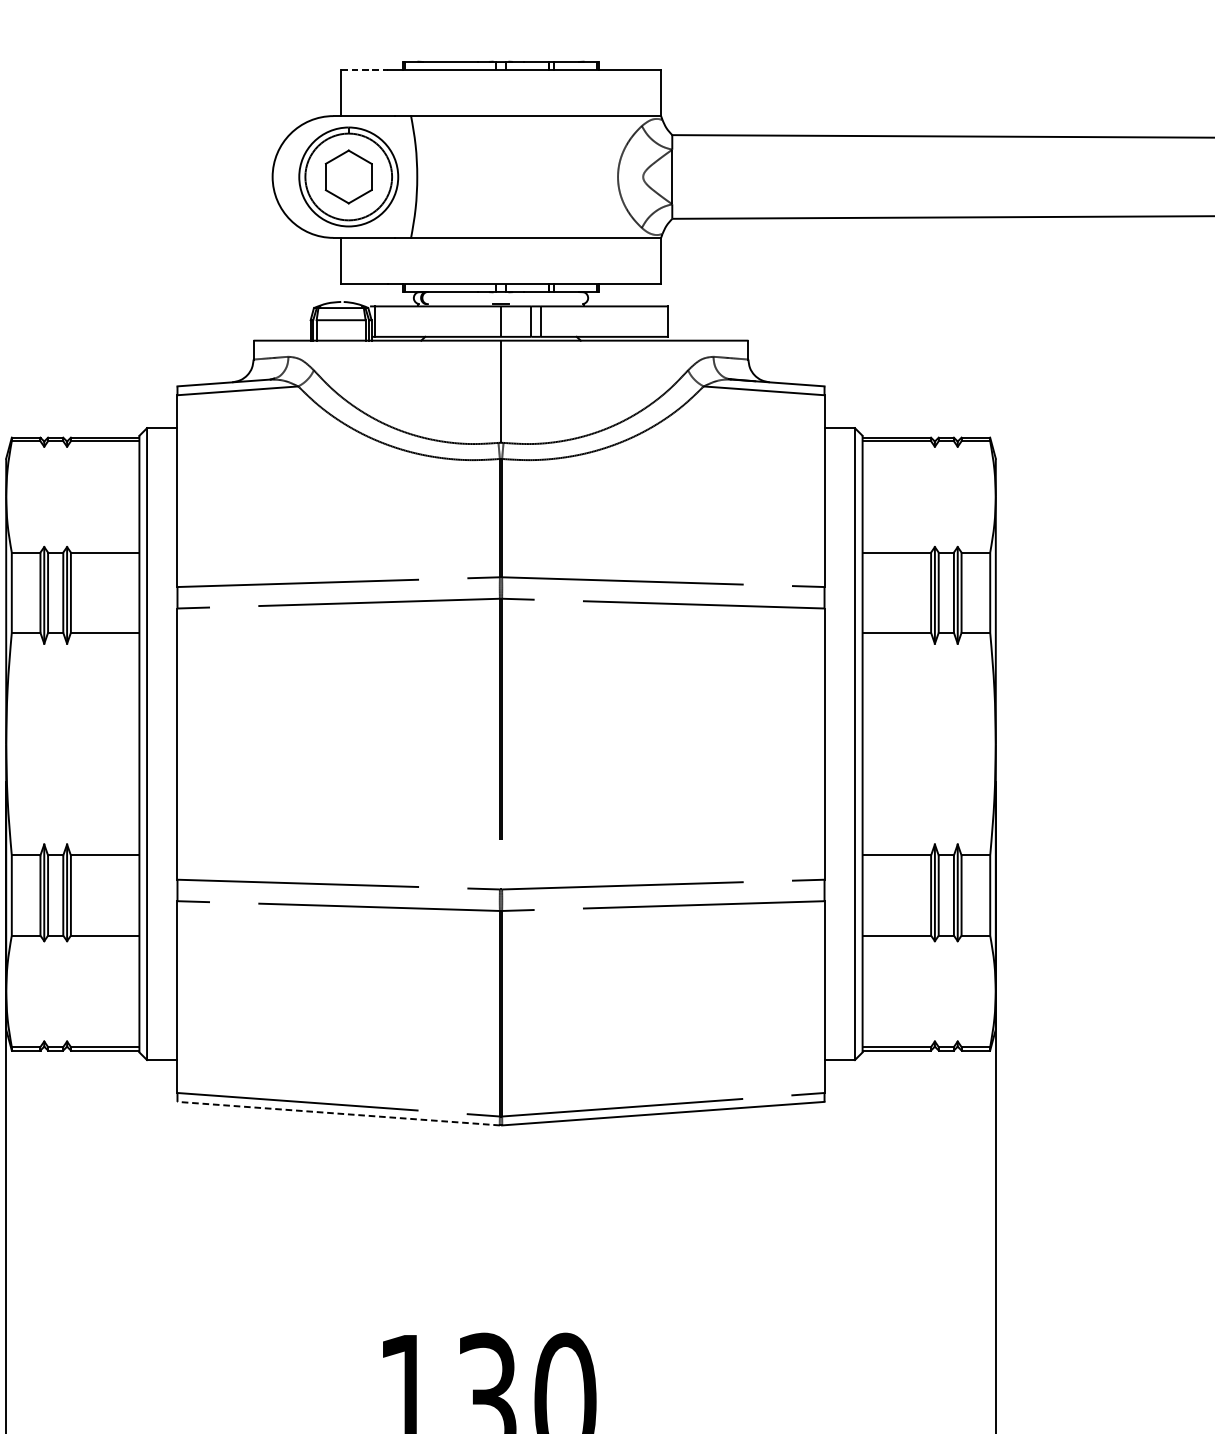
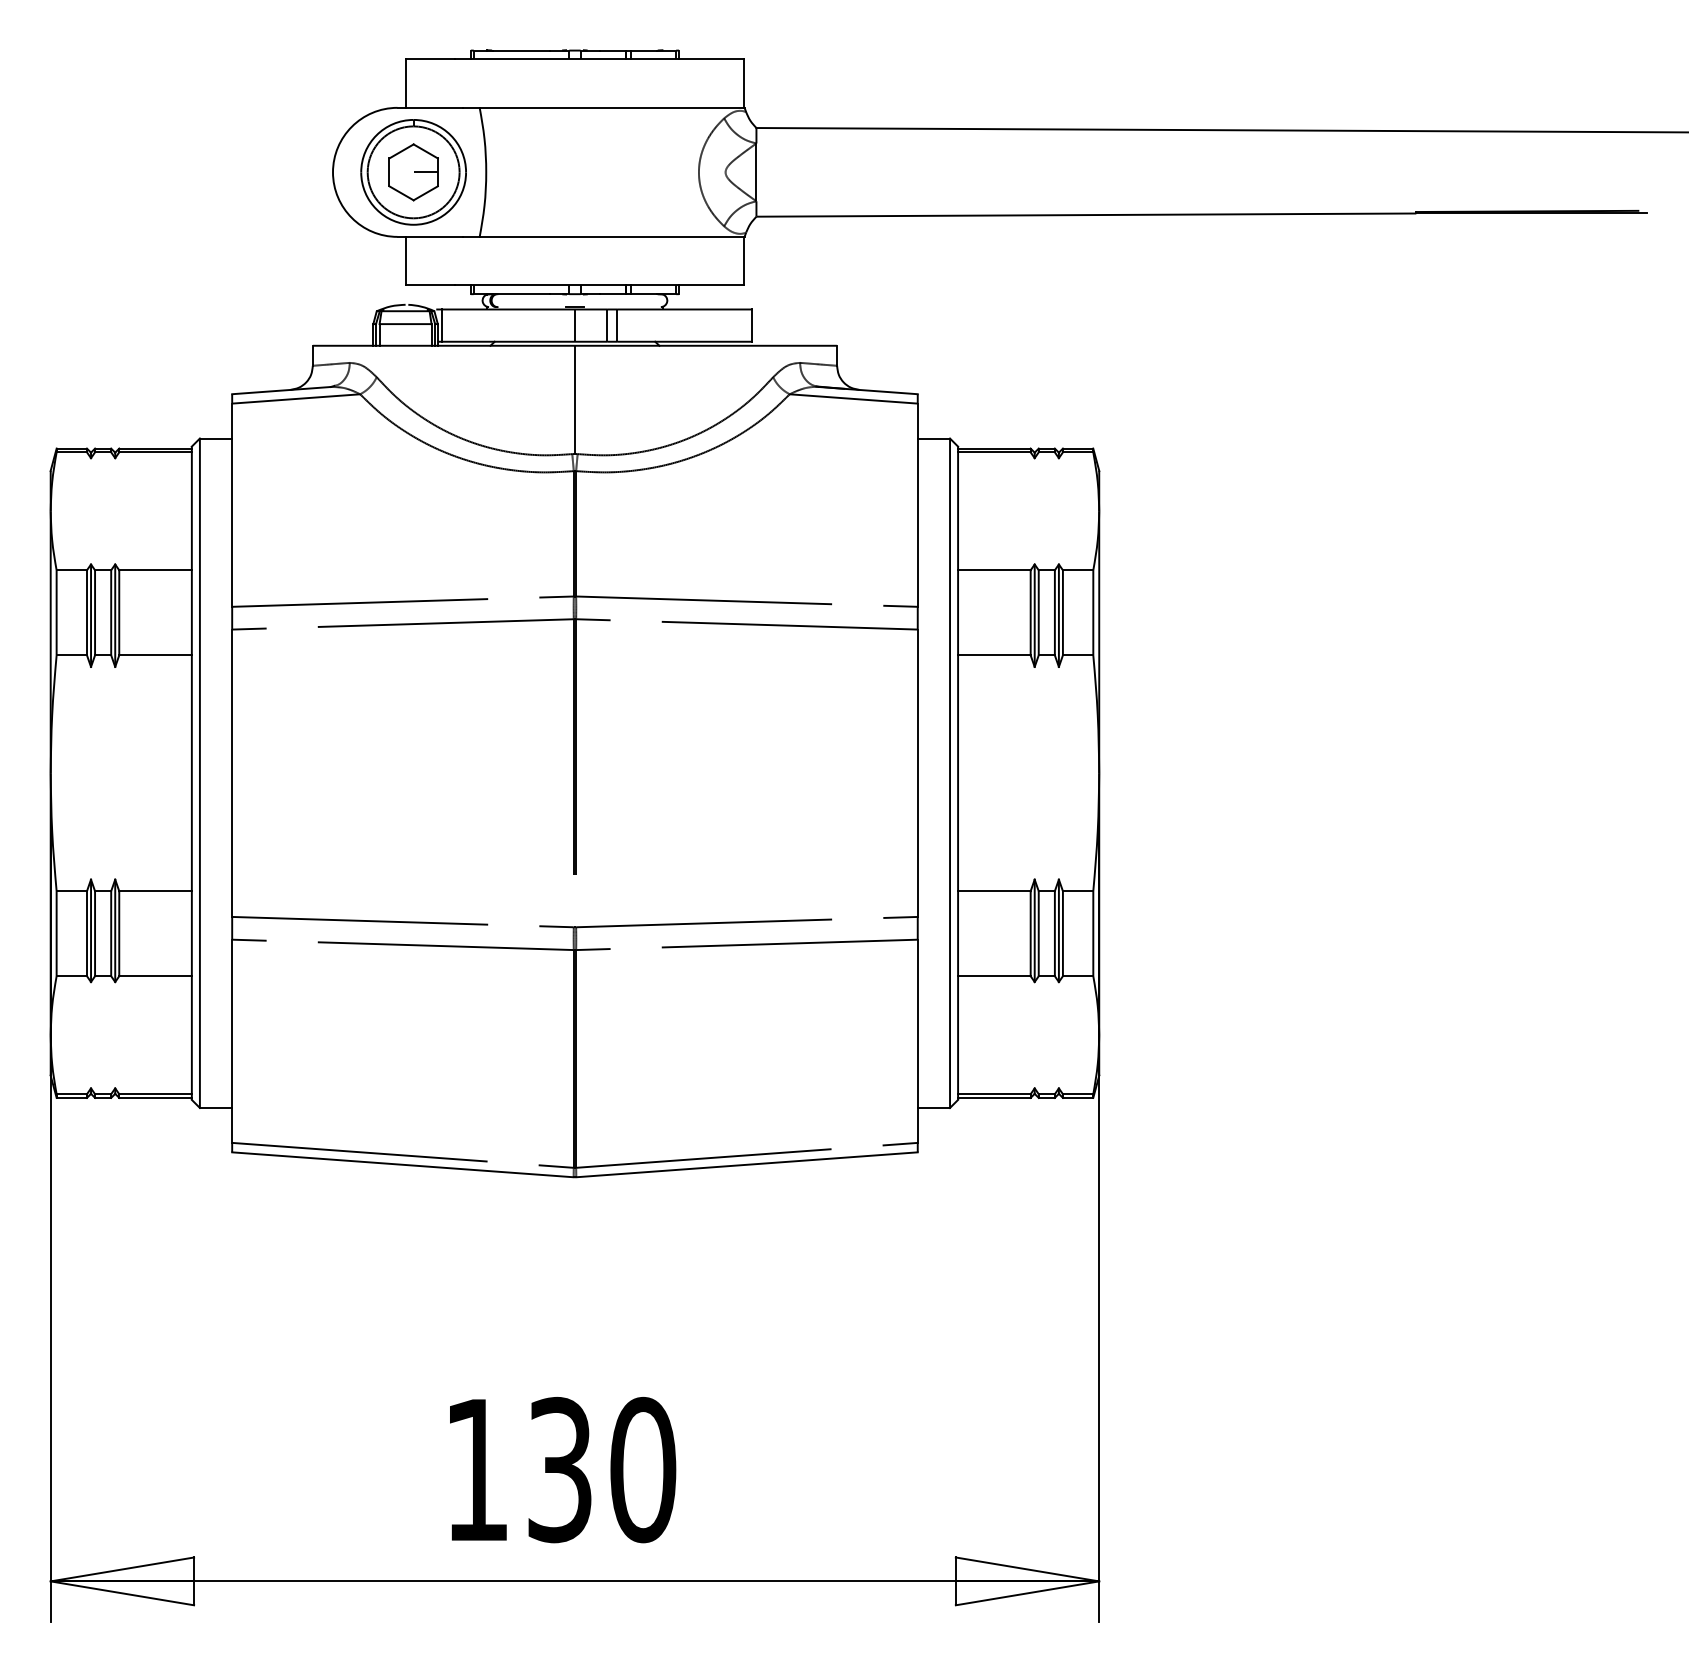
line: (364, 70) -> (430, 59), dashed -> solid
line: (359, 177) -> (425, 172), added
line: (338, 1113) -> (402, 1164), dashed -> solid

